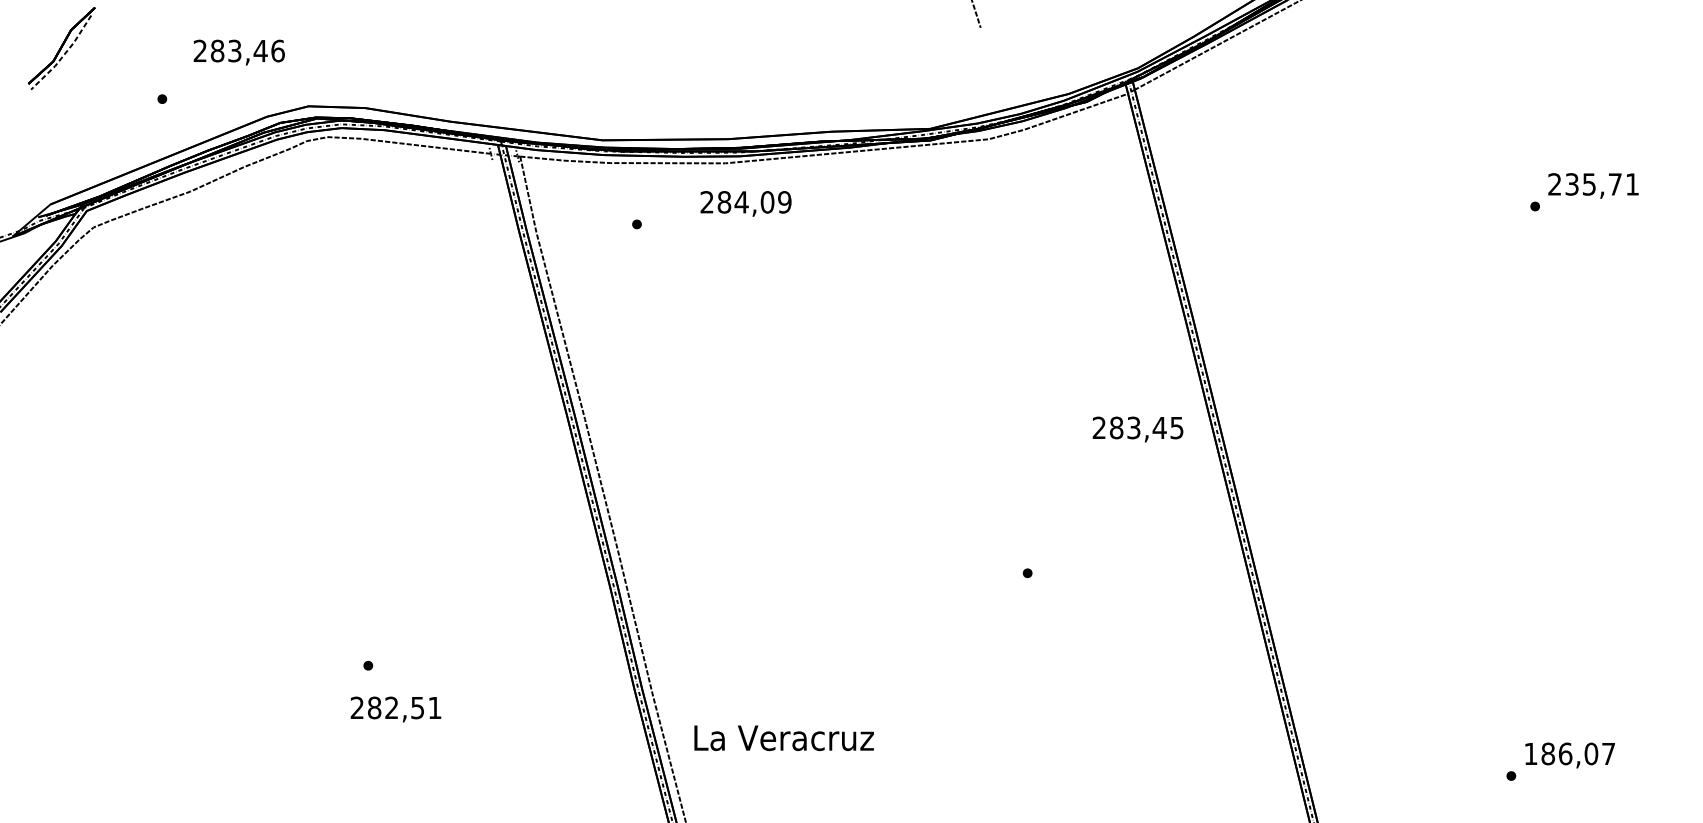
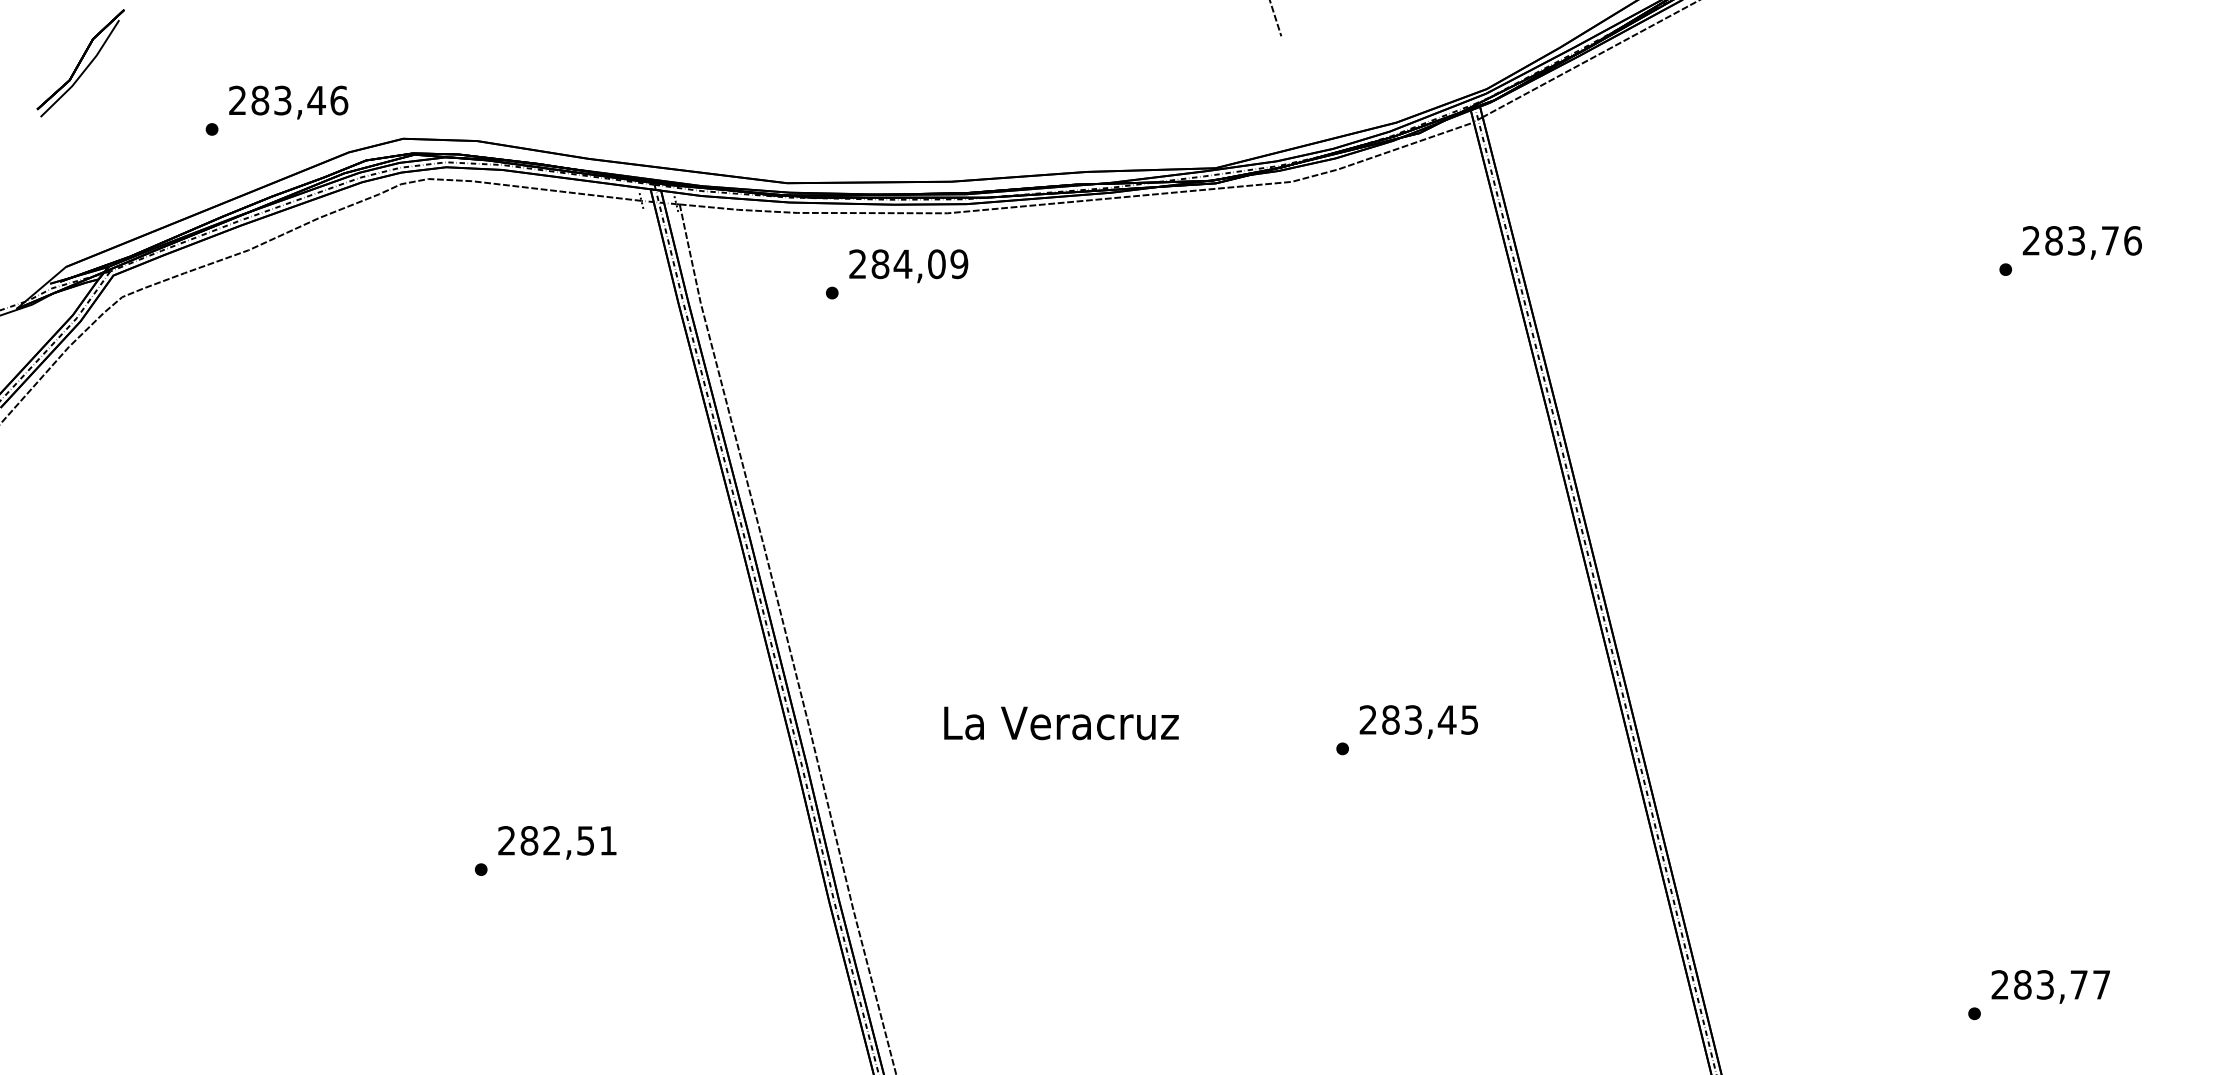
text: (239, 52) -> (288, 102), moved
line: (63, 54) -> (83, 71), dashed -> solid
text: (1602, 184) -> (2093, 240), 235,71 -> 283,76
text: (745, 204) -> (908, 266), moved
text: (1137, 429) -> (1418, 721), moved
text: (396, 709) -> (557, 842), moved
text: (784, 738) -> (1061, 723), moved
text: (1561, 753) -> (2039, 984), 186,07 -> 283,77

